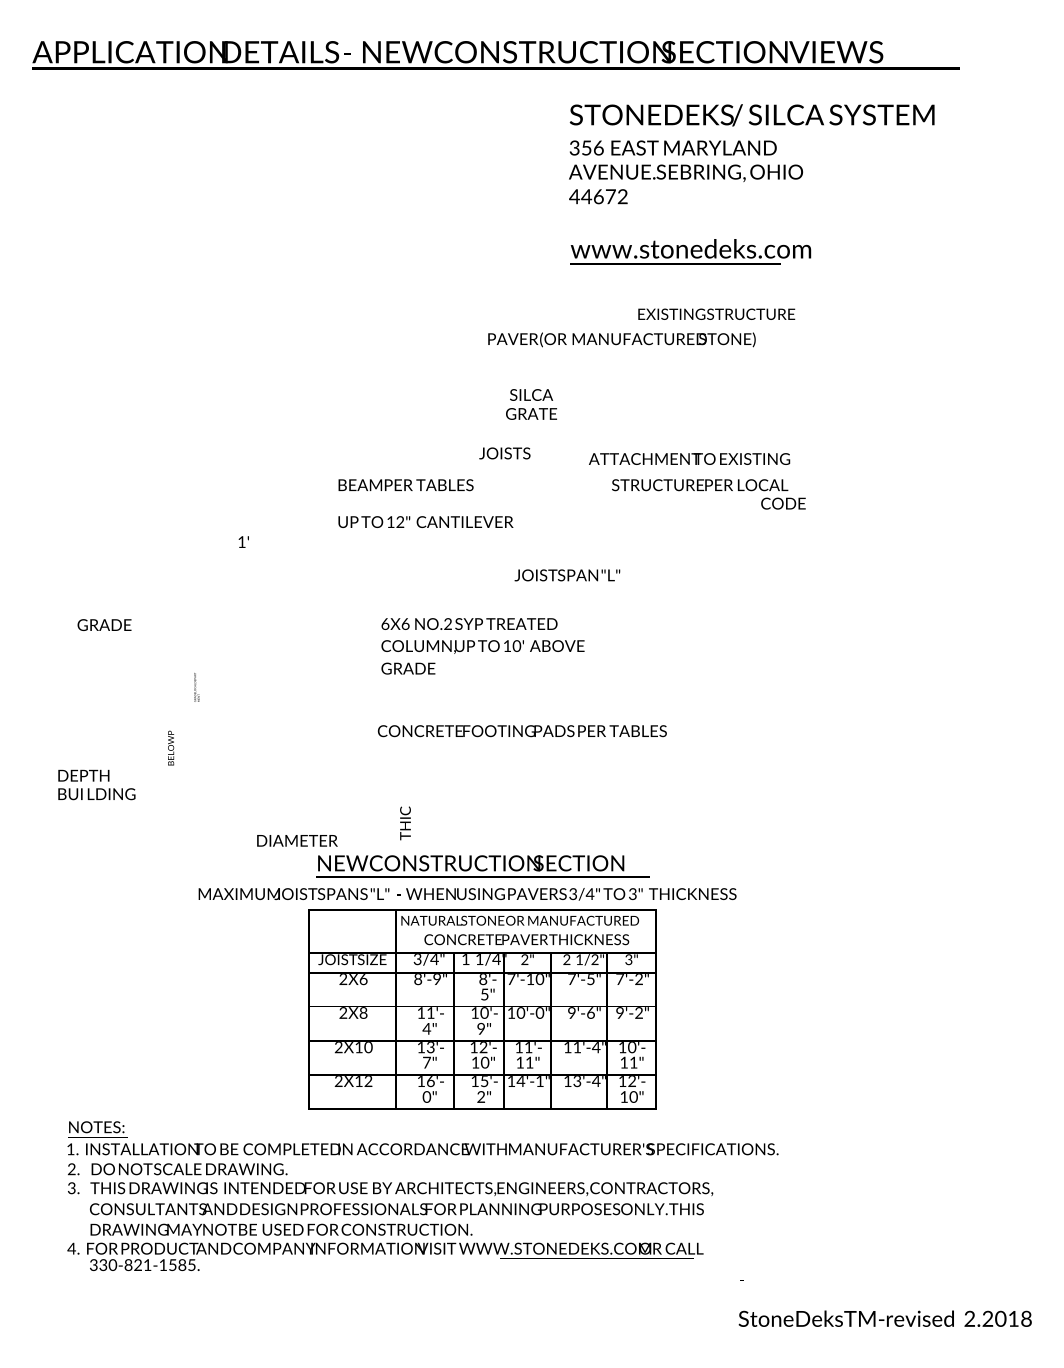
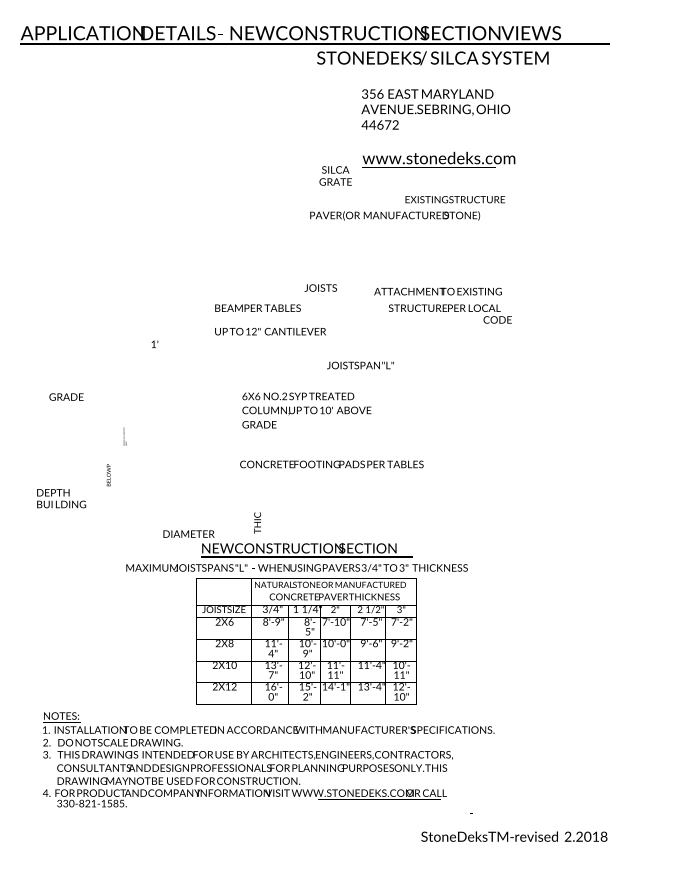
text: (751, 115) -> (432, 58), moved
text: (531, 403) -> (335, 175), moved
text: (885, 1318) -> (514, 836), moved

